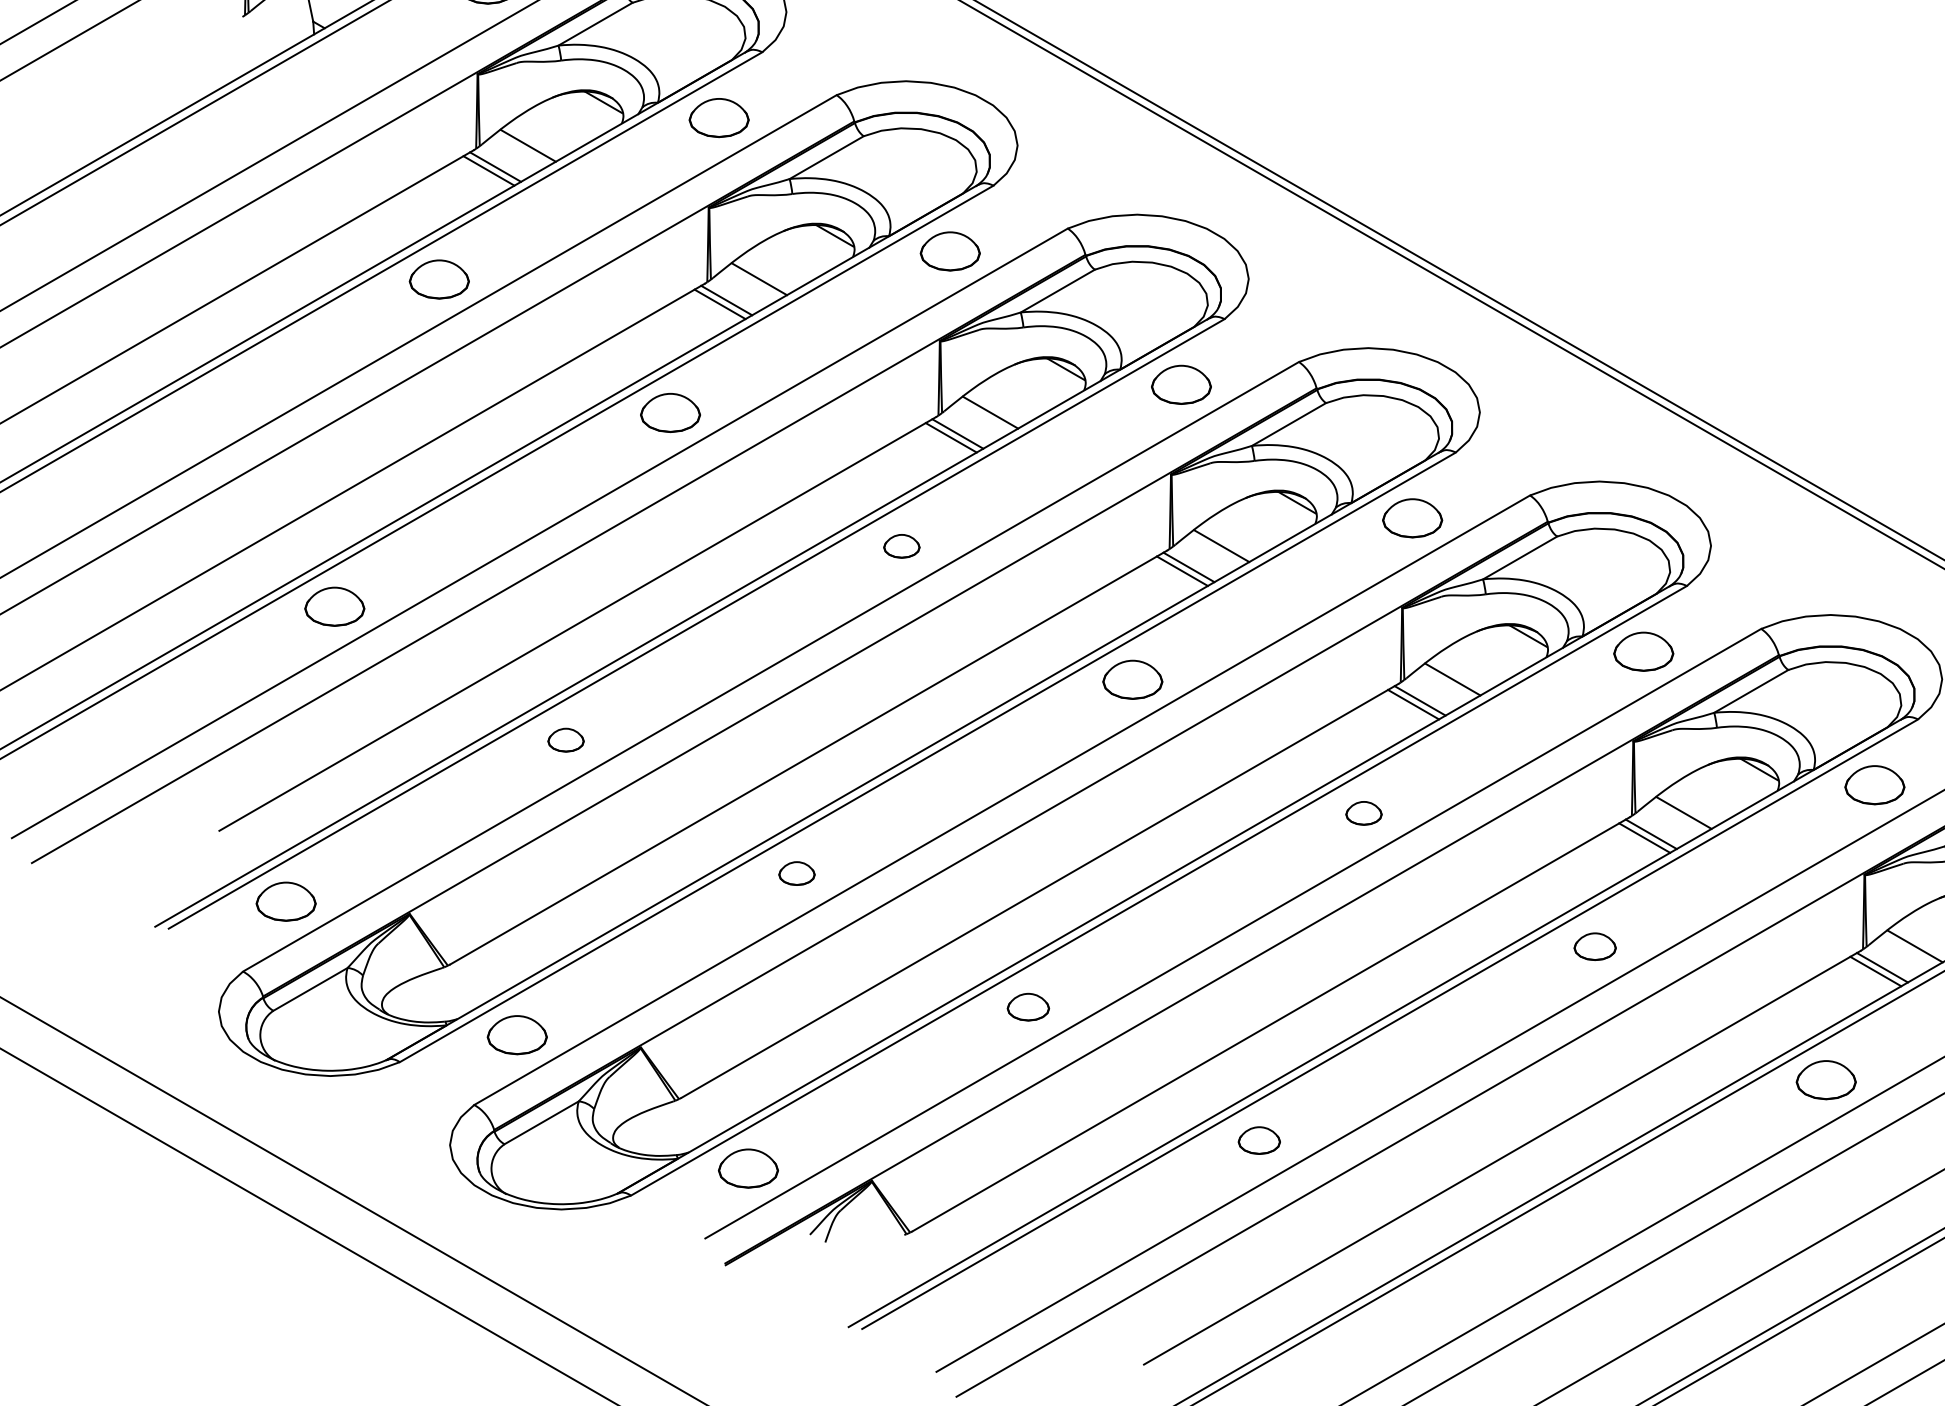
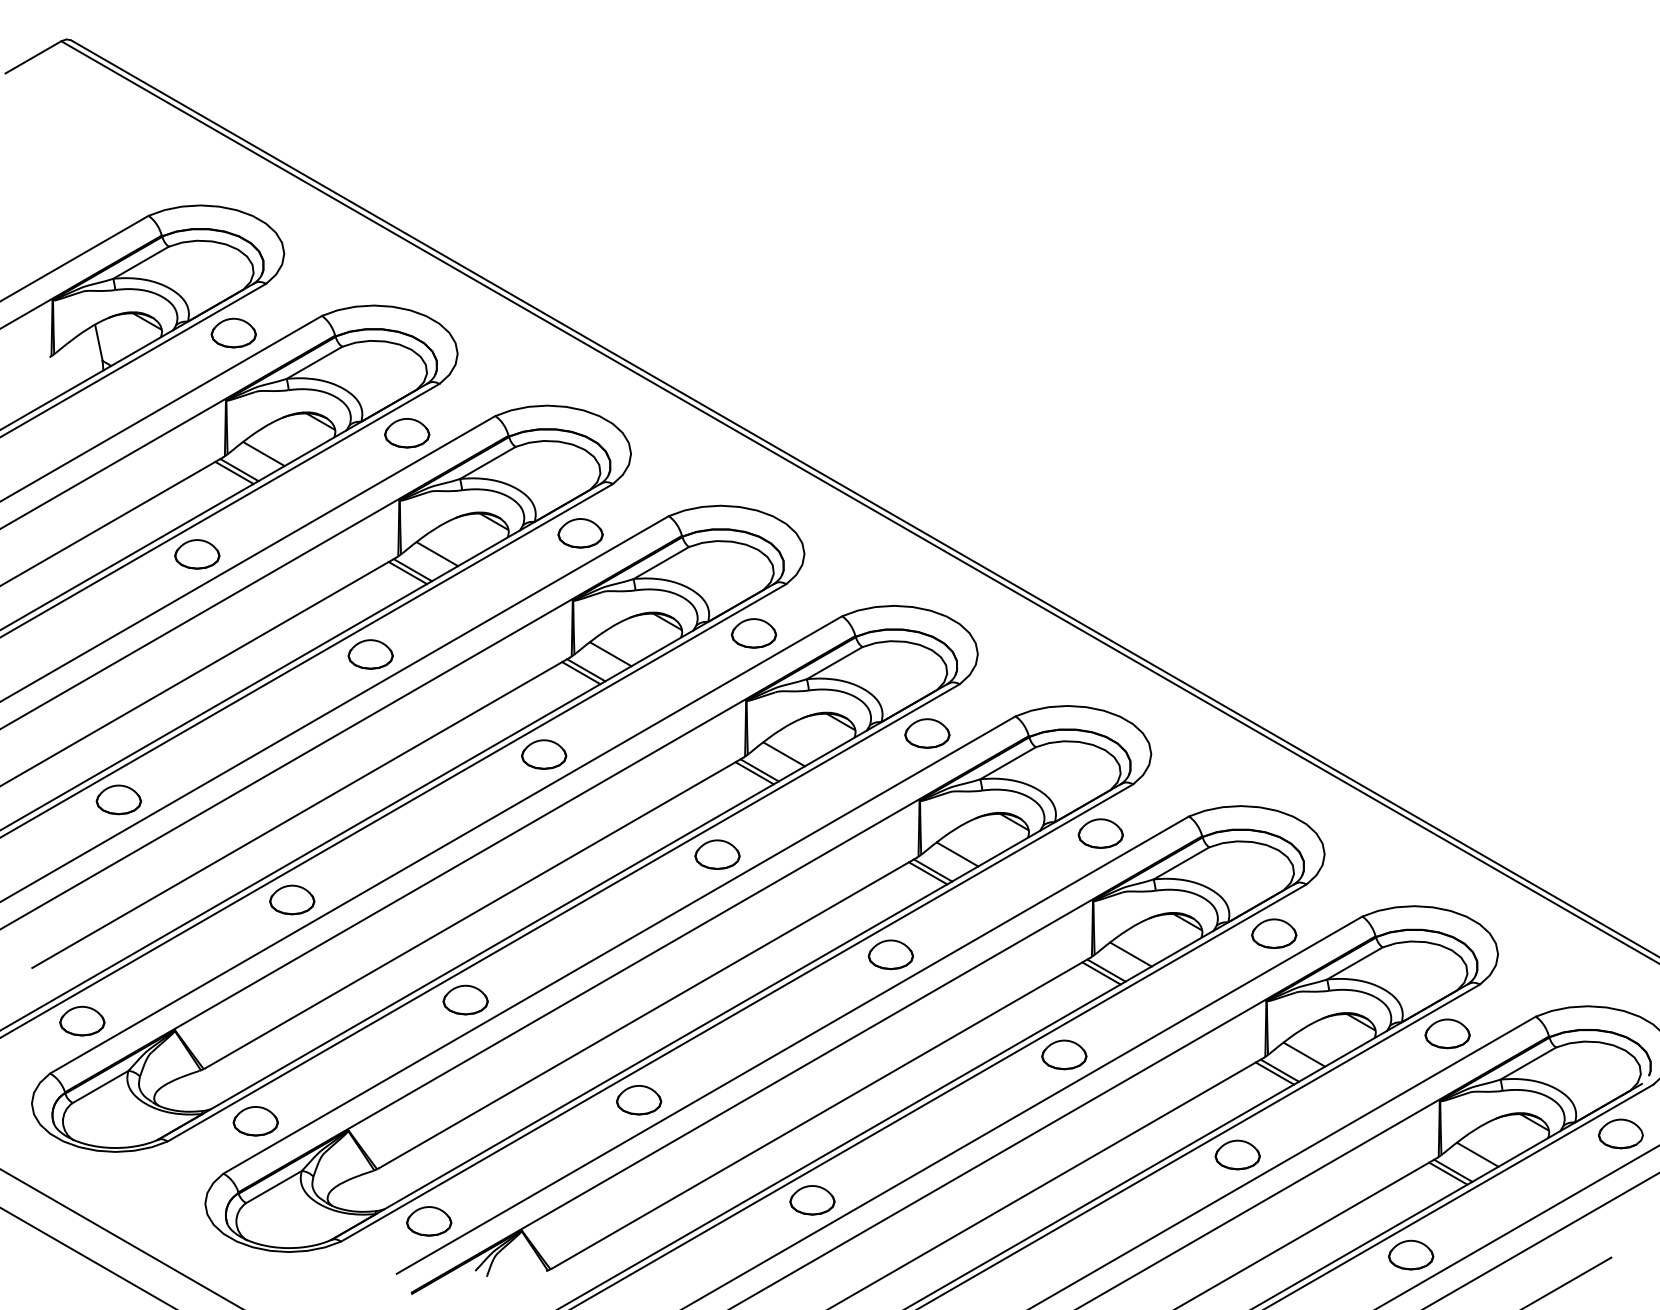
part: (902, 546) -> (544, 754), size x1.67
part: (566, 739) -> (292, 899), size x1.67
part: (1363, 812) -> (890, 954), size x1.67
part: (796, 872) -> (465, 999), size x1.67
part: (1595, 946) -> (1064, 1054), size x1.43
part: (1028, 1007) -> (639, 1100), size x1.43
part: (1259, 1140) -> (812, 1200), size x1.43

